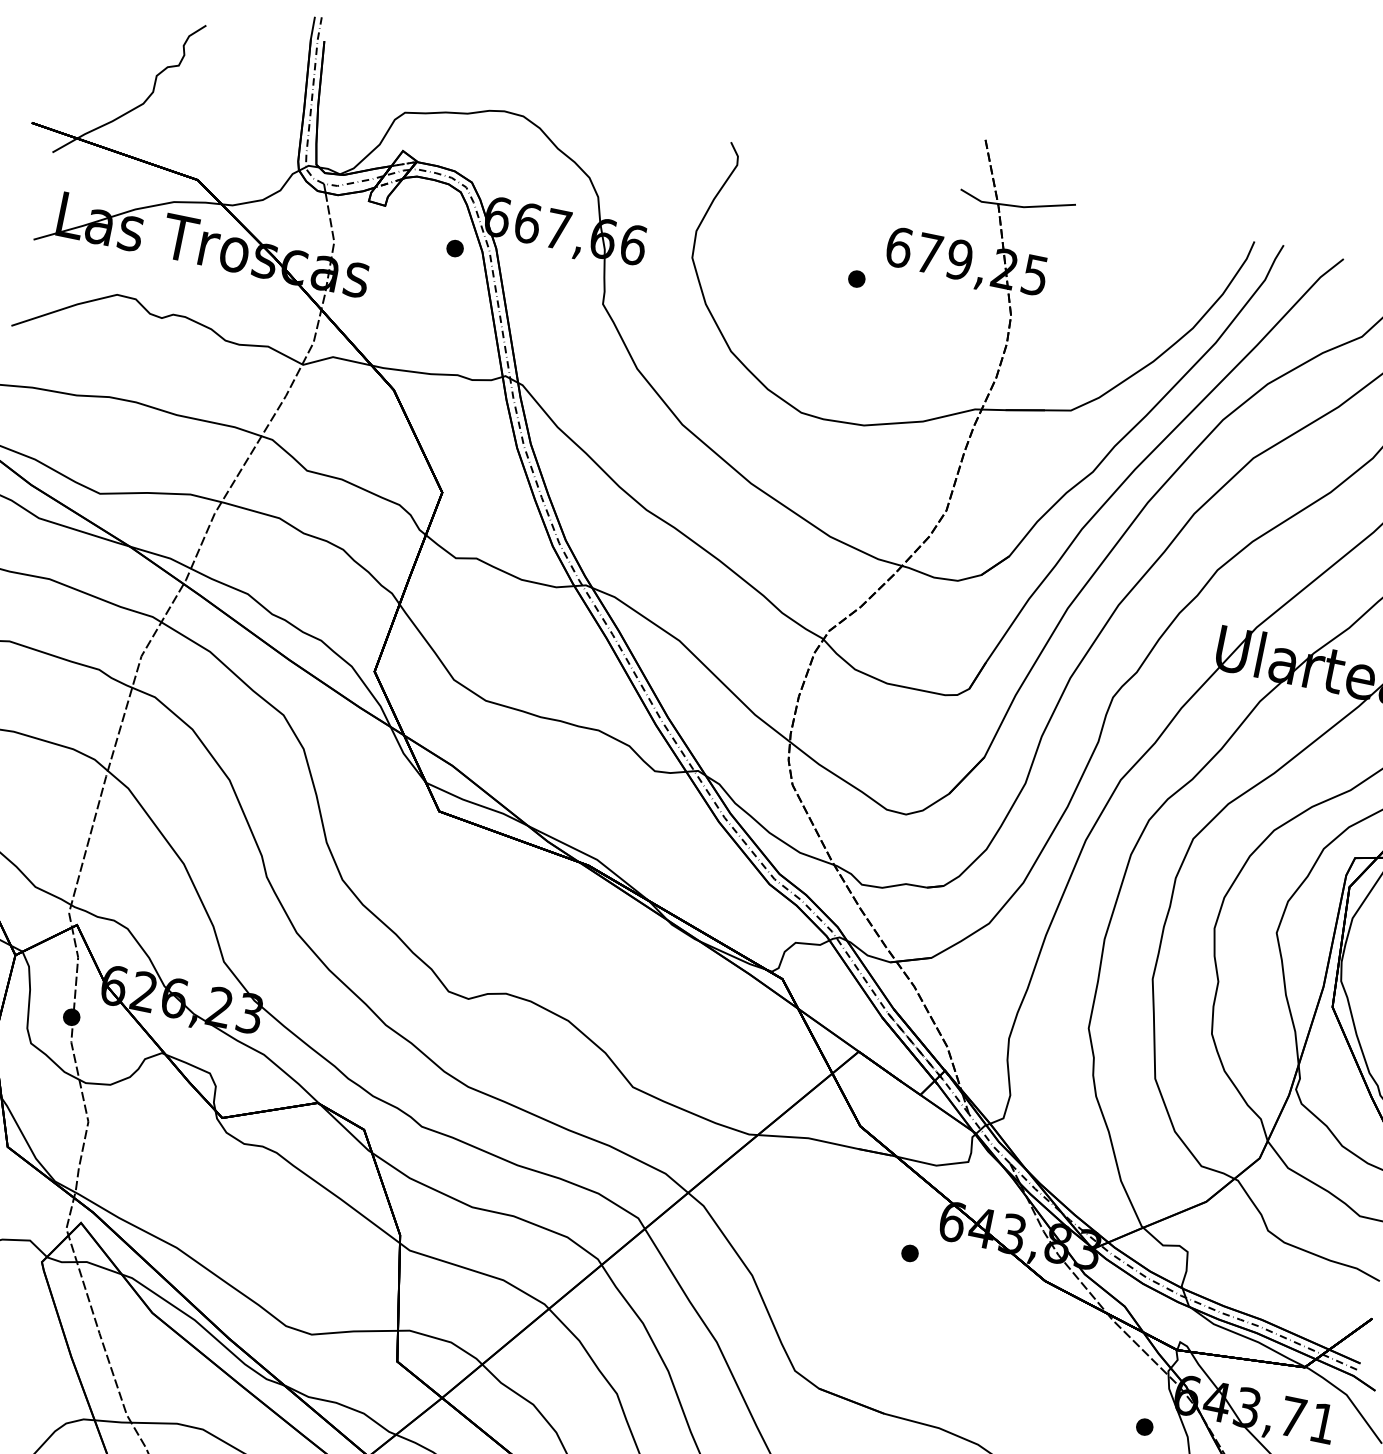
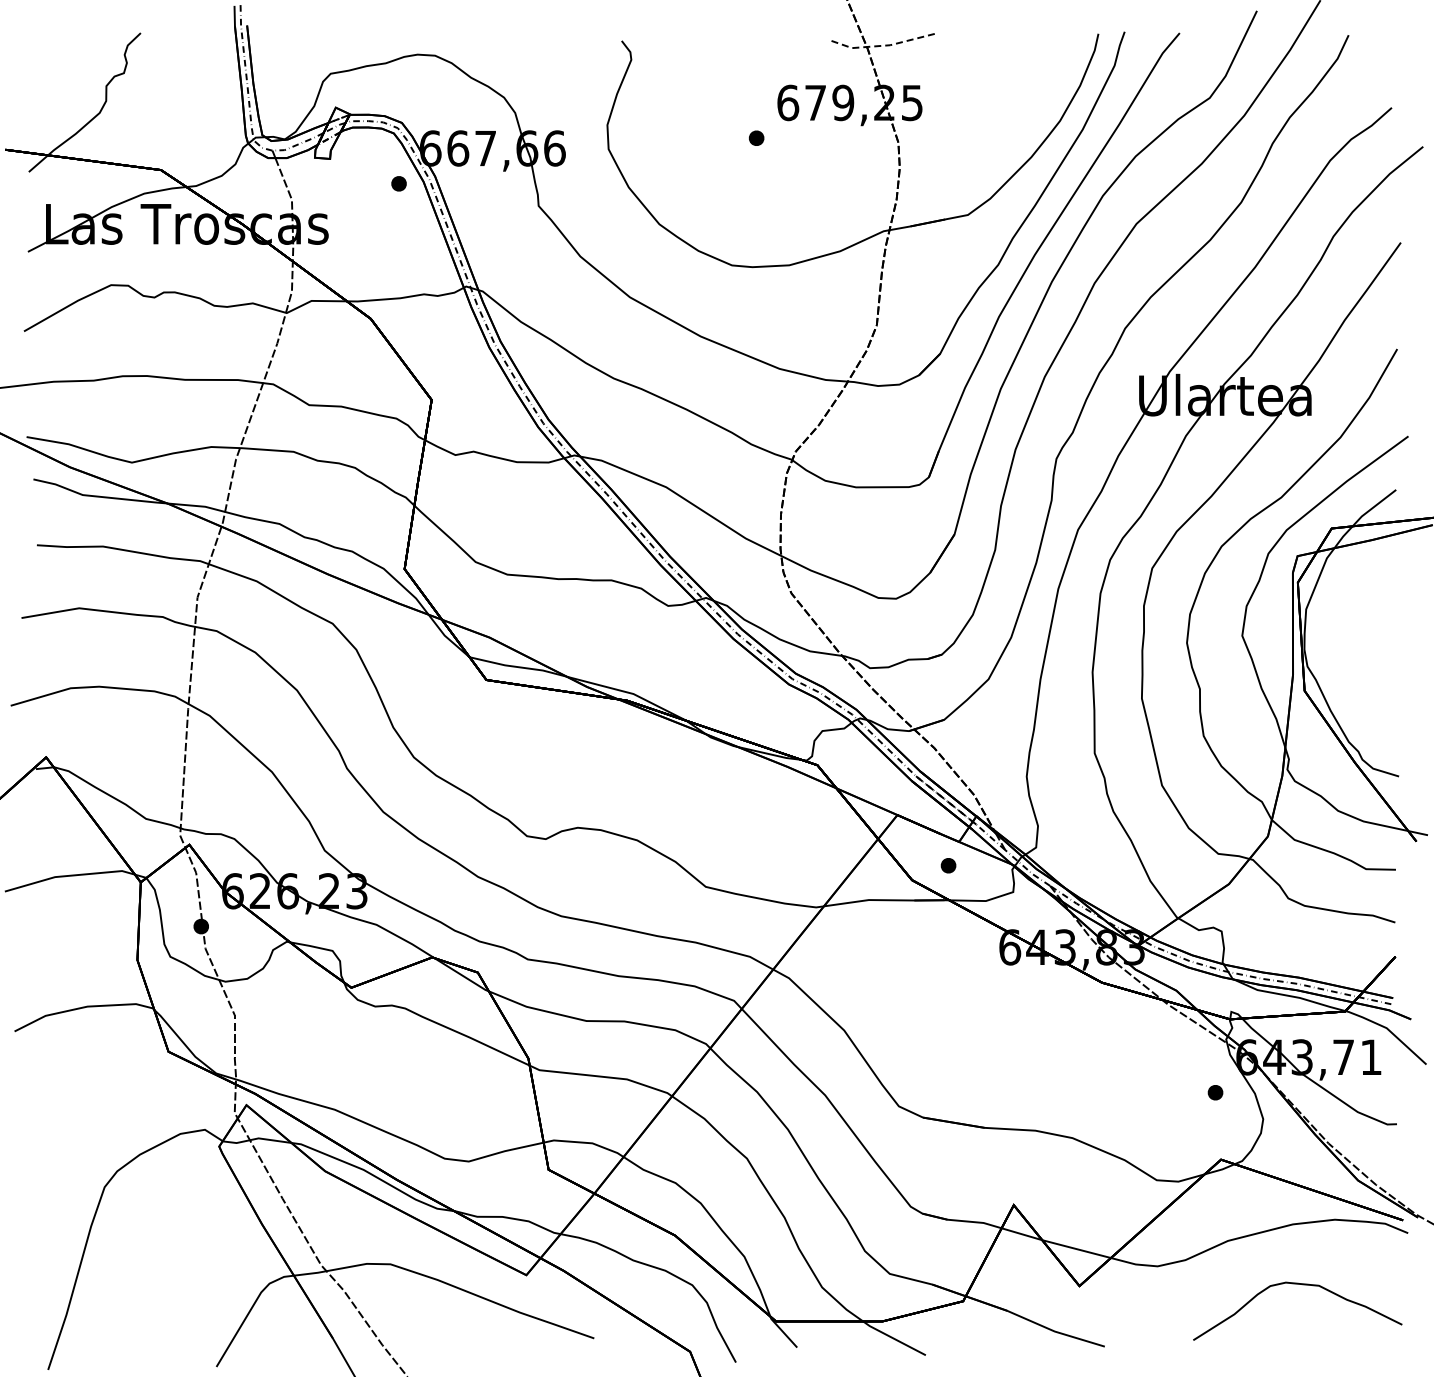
line: (1016, 206) -> (883, 45), solid -> dashed
part: (910, 1253) -> (948, 865), moved

